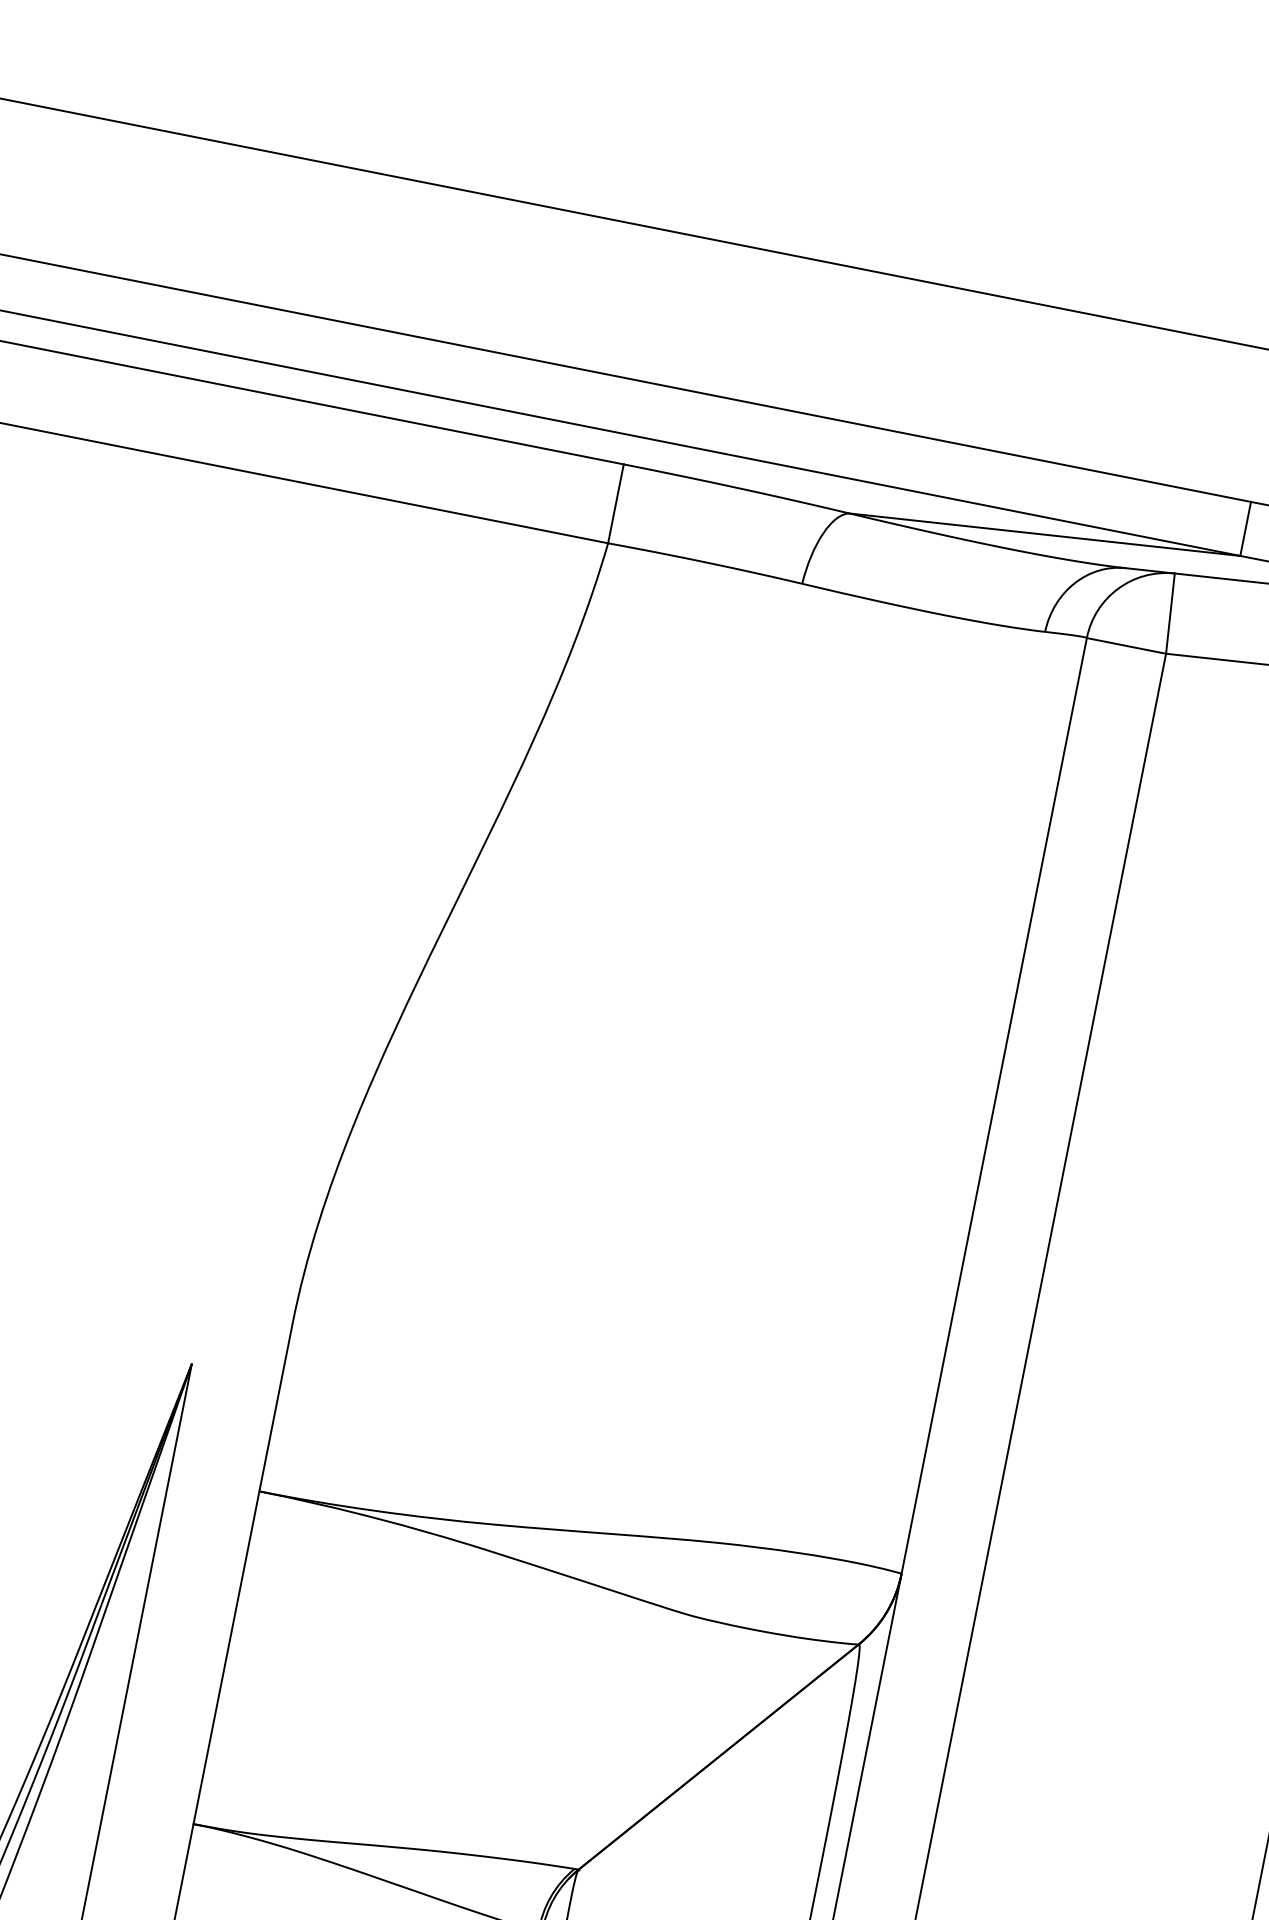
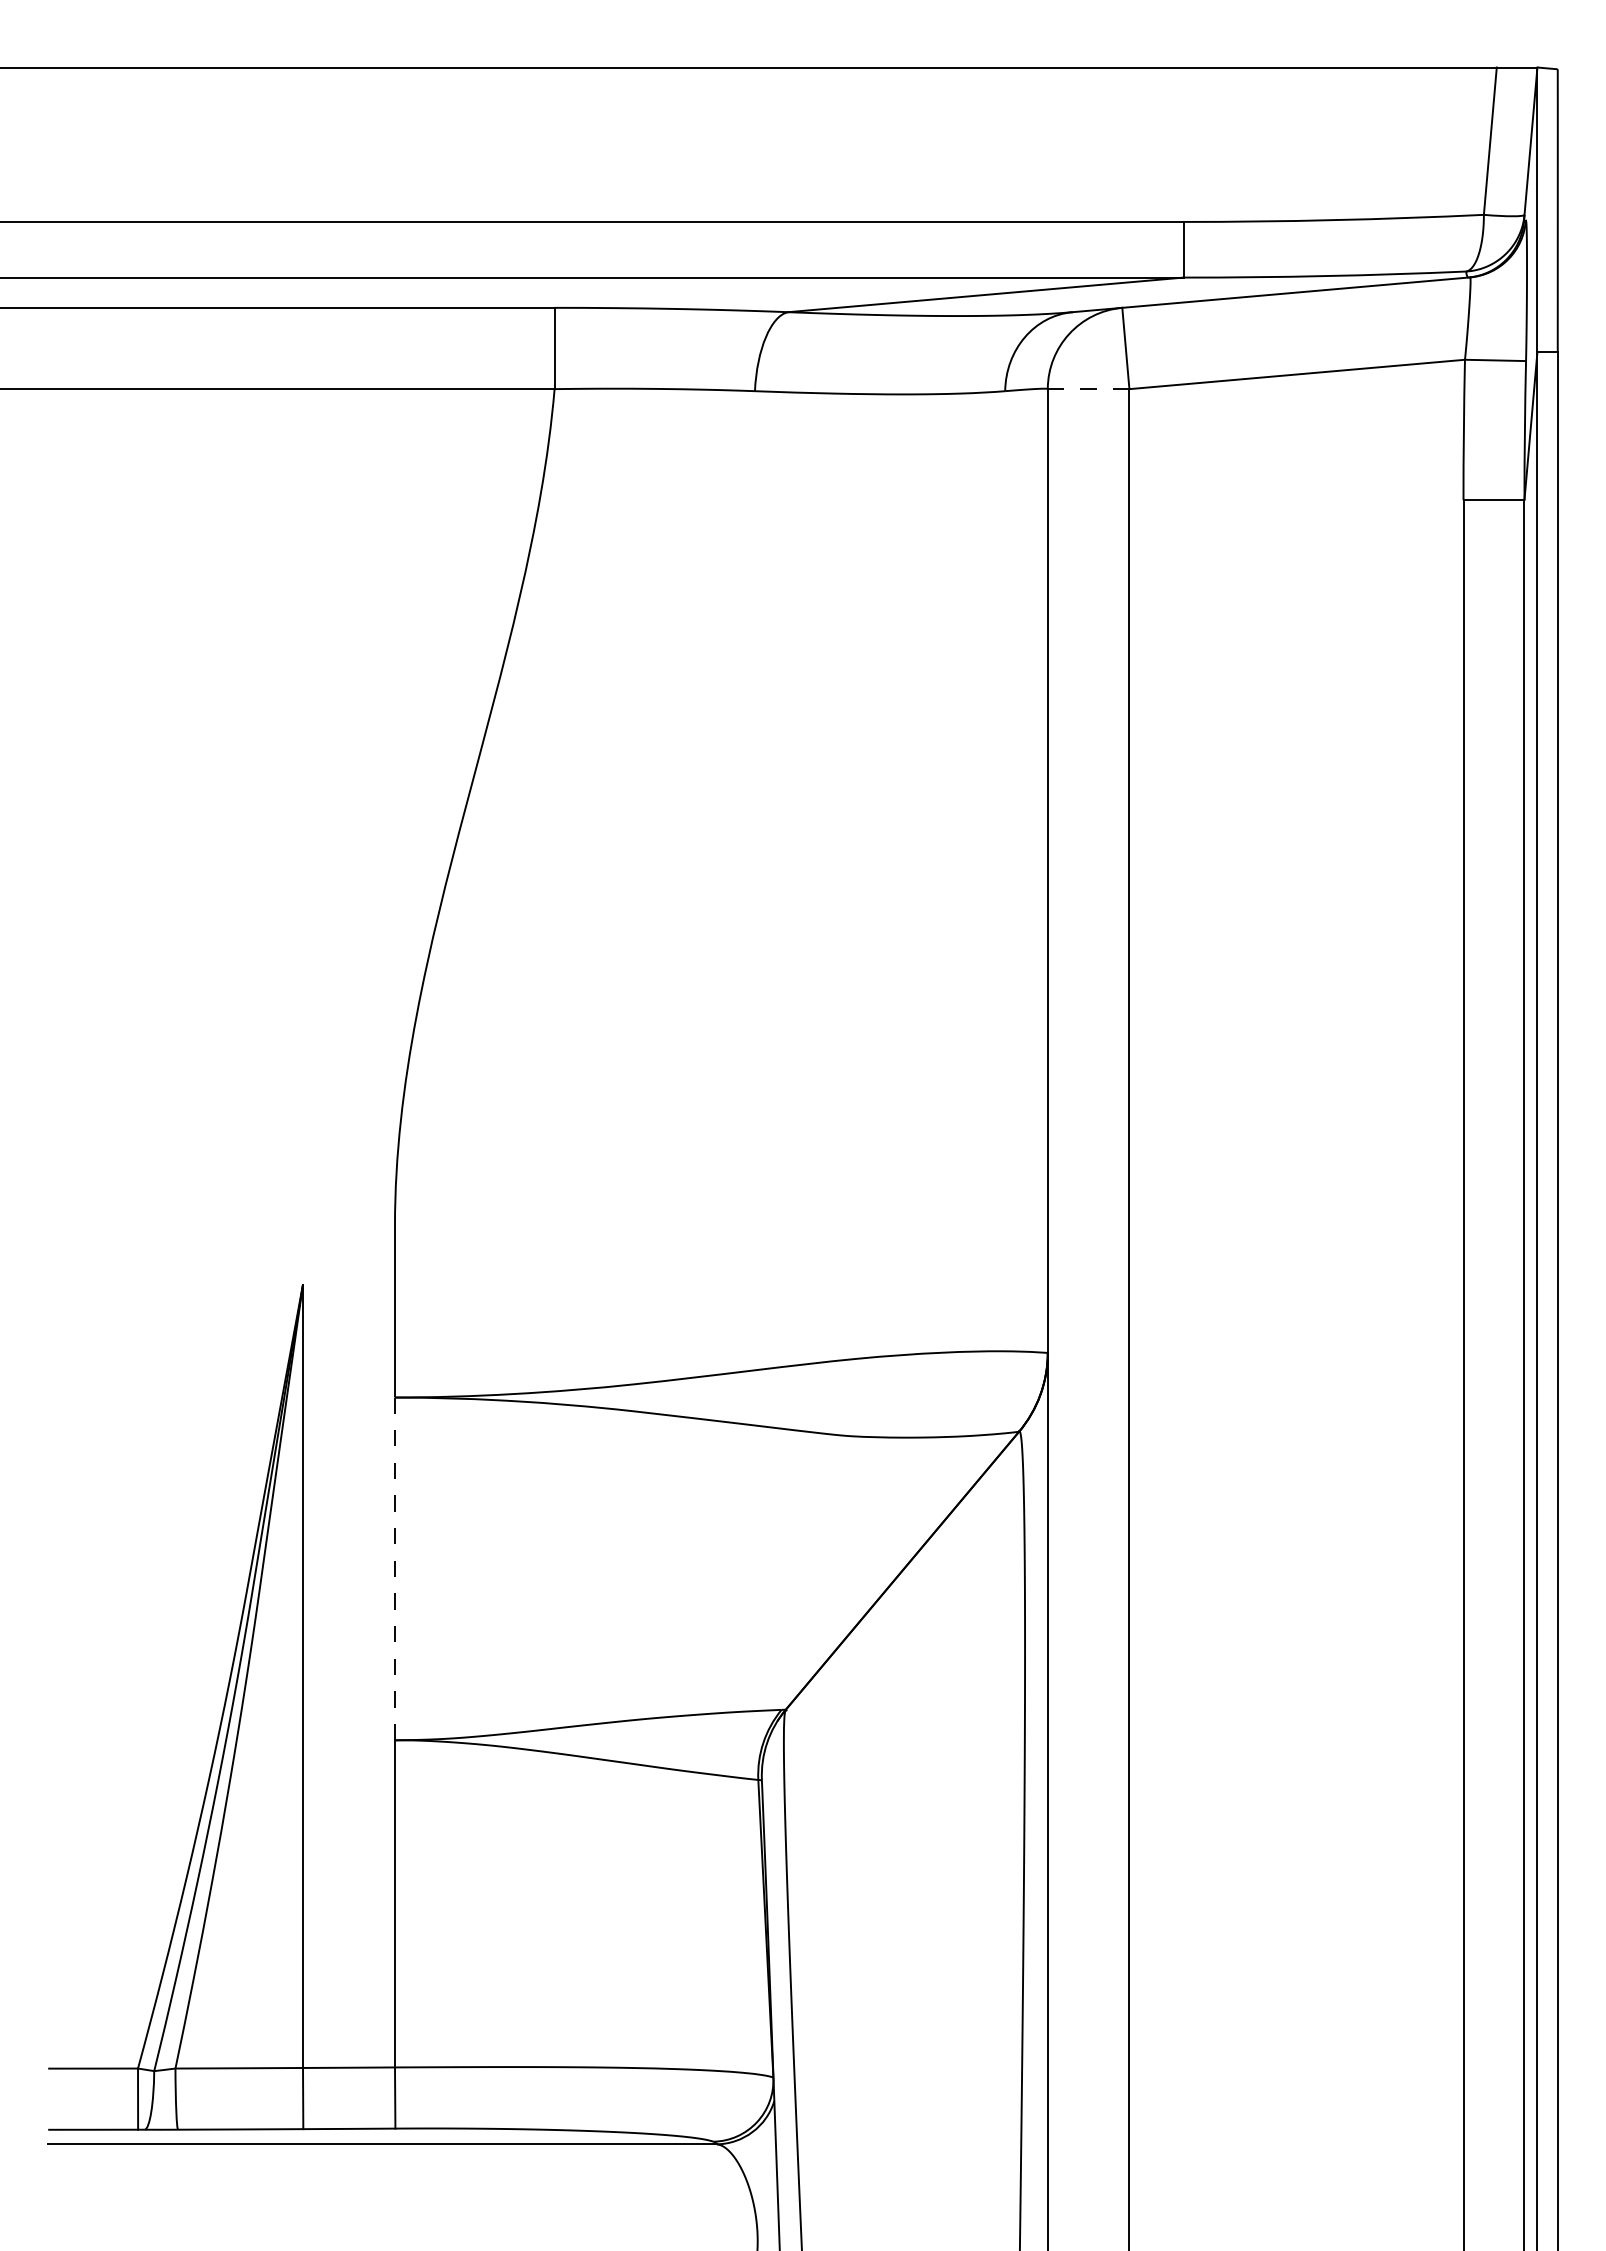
line: (1126, 646) -> (1088, 389), solid -> dashed
line: (226, 1658) -> (395, 1569), solid -> dashed

